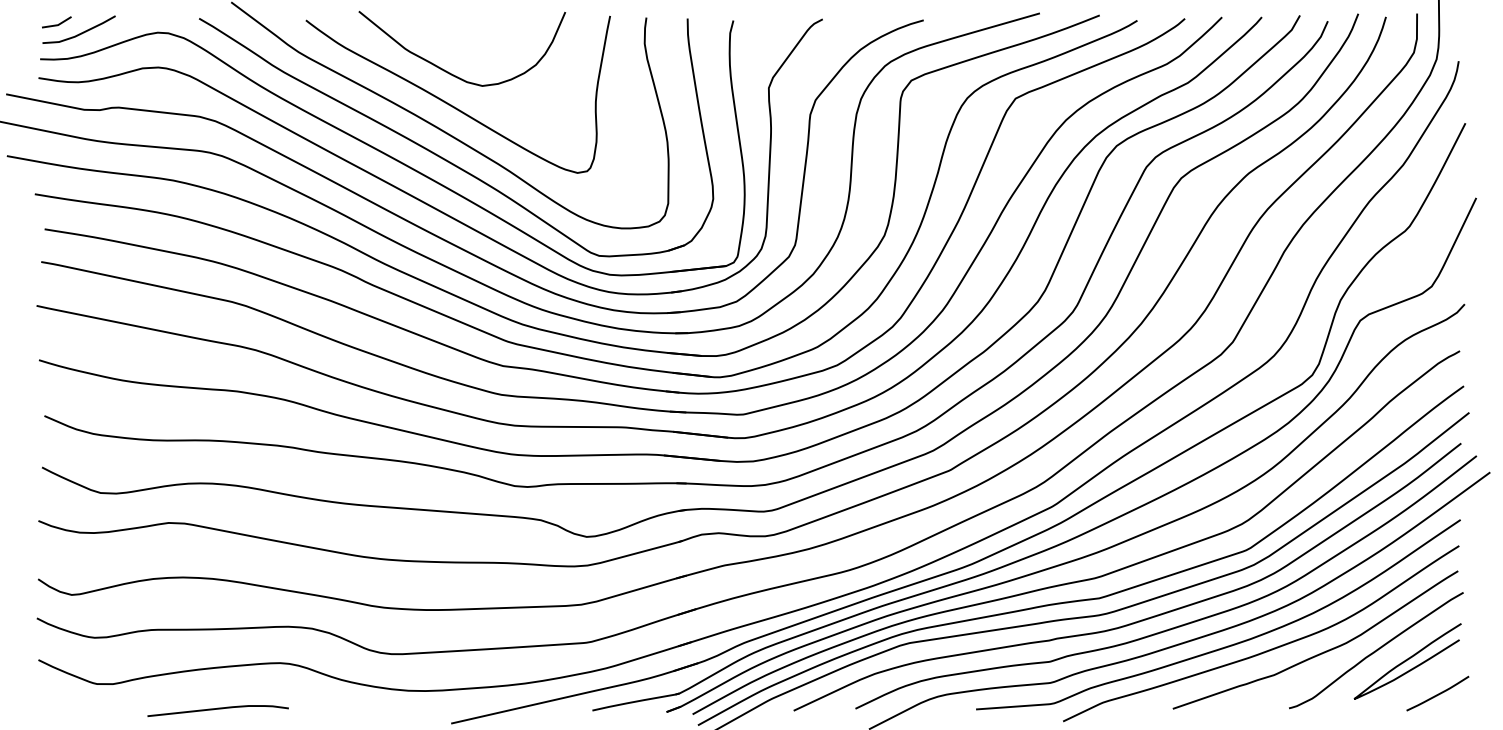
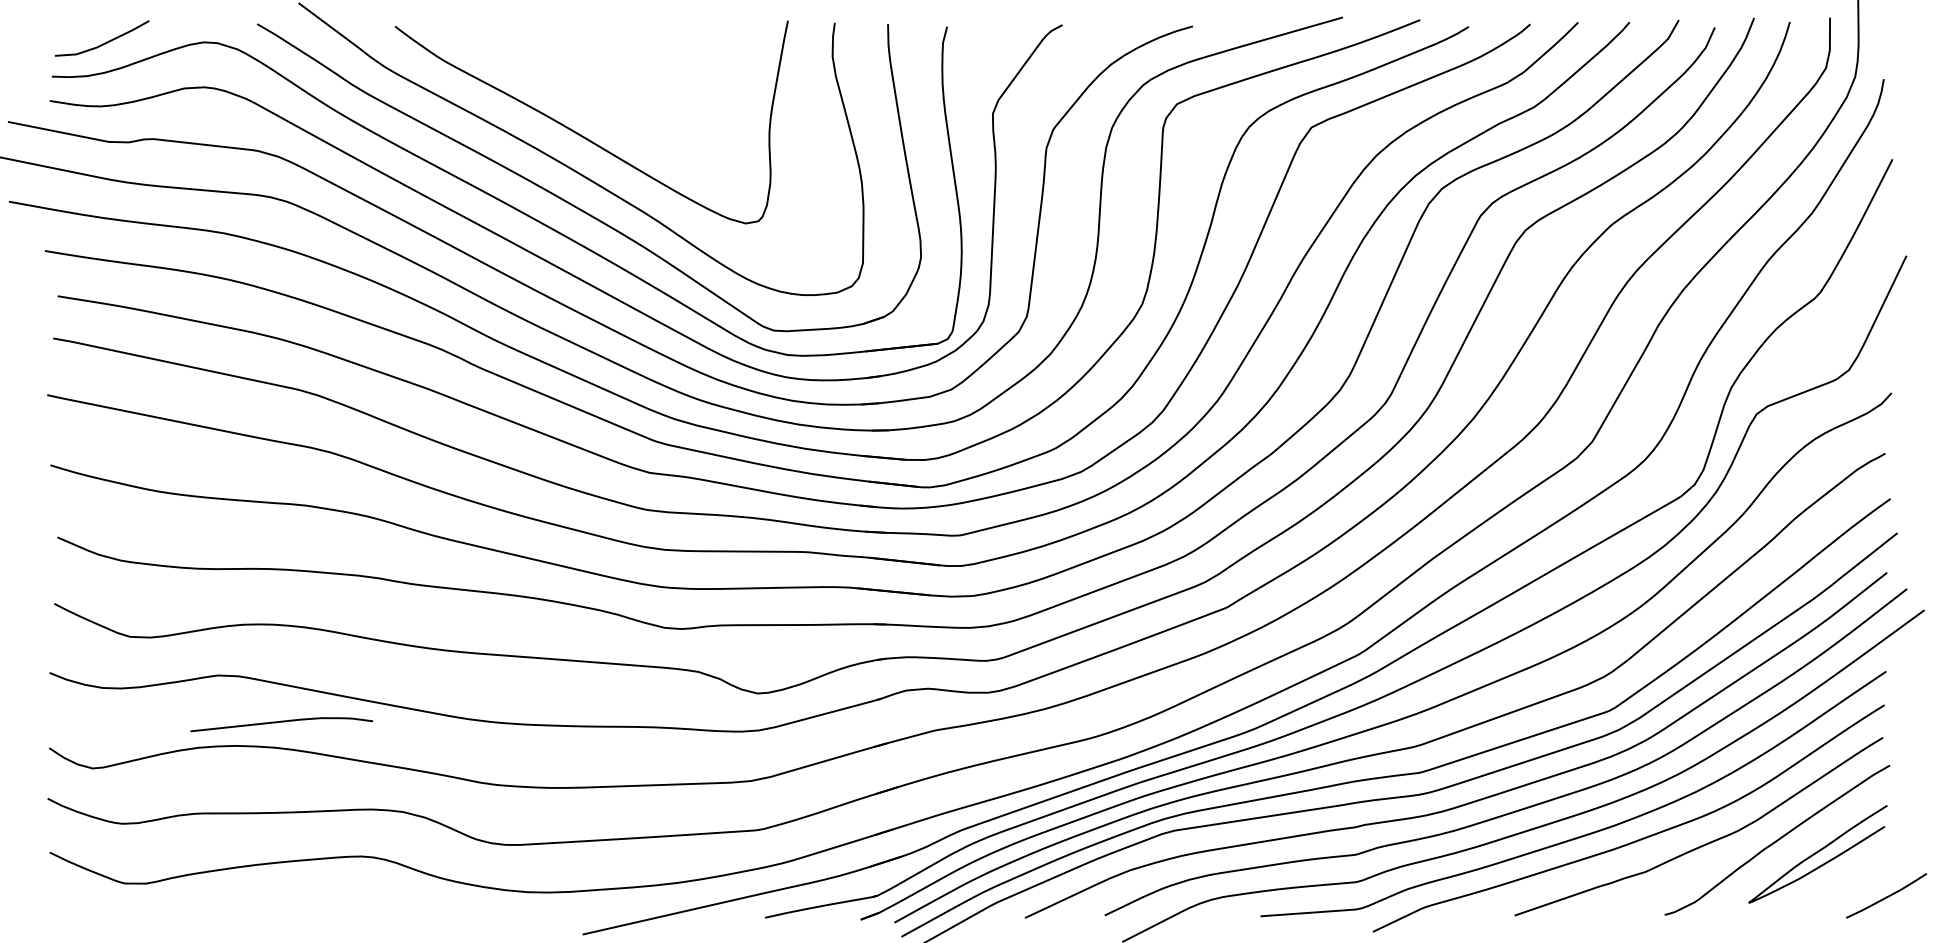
line: (56, 24) -> (72, 31), removed
curve: (450, 72) -> (581, 93), removed
curve: (1438, 693) -> (1887, 895), moved
curve: (217, 709) -> (280, 722), moved

